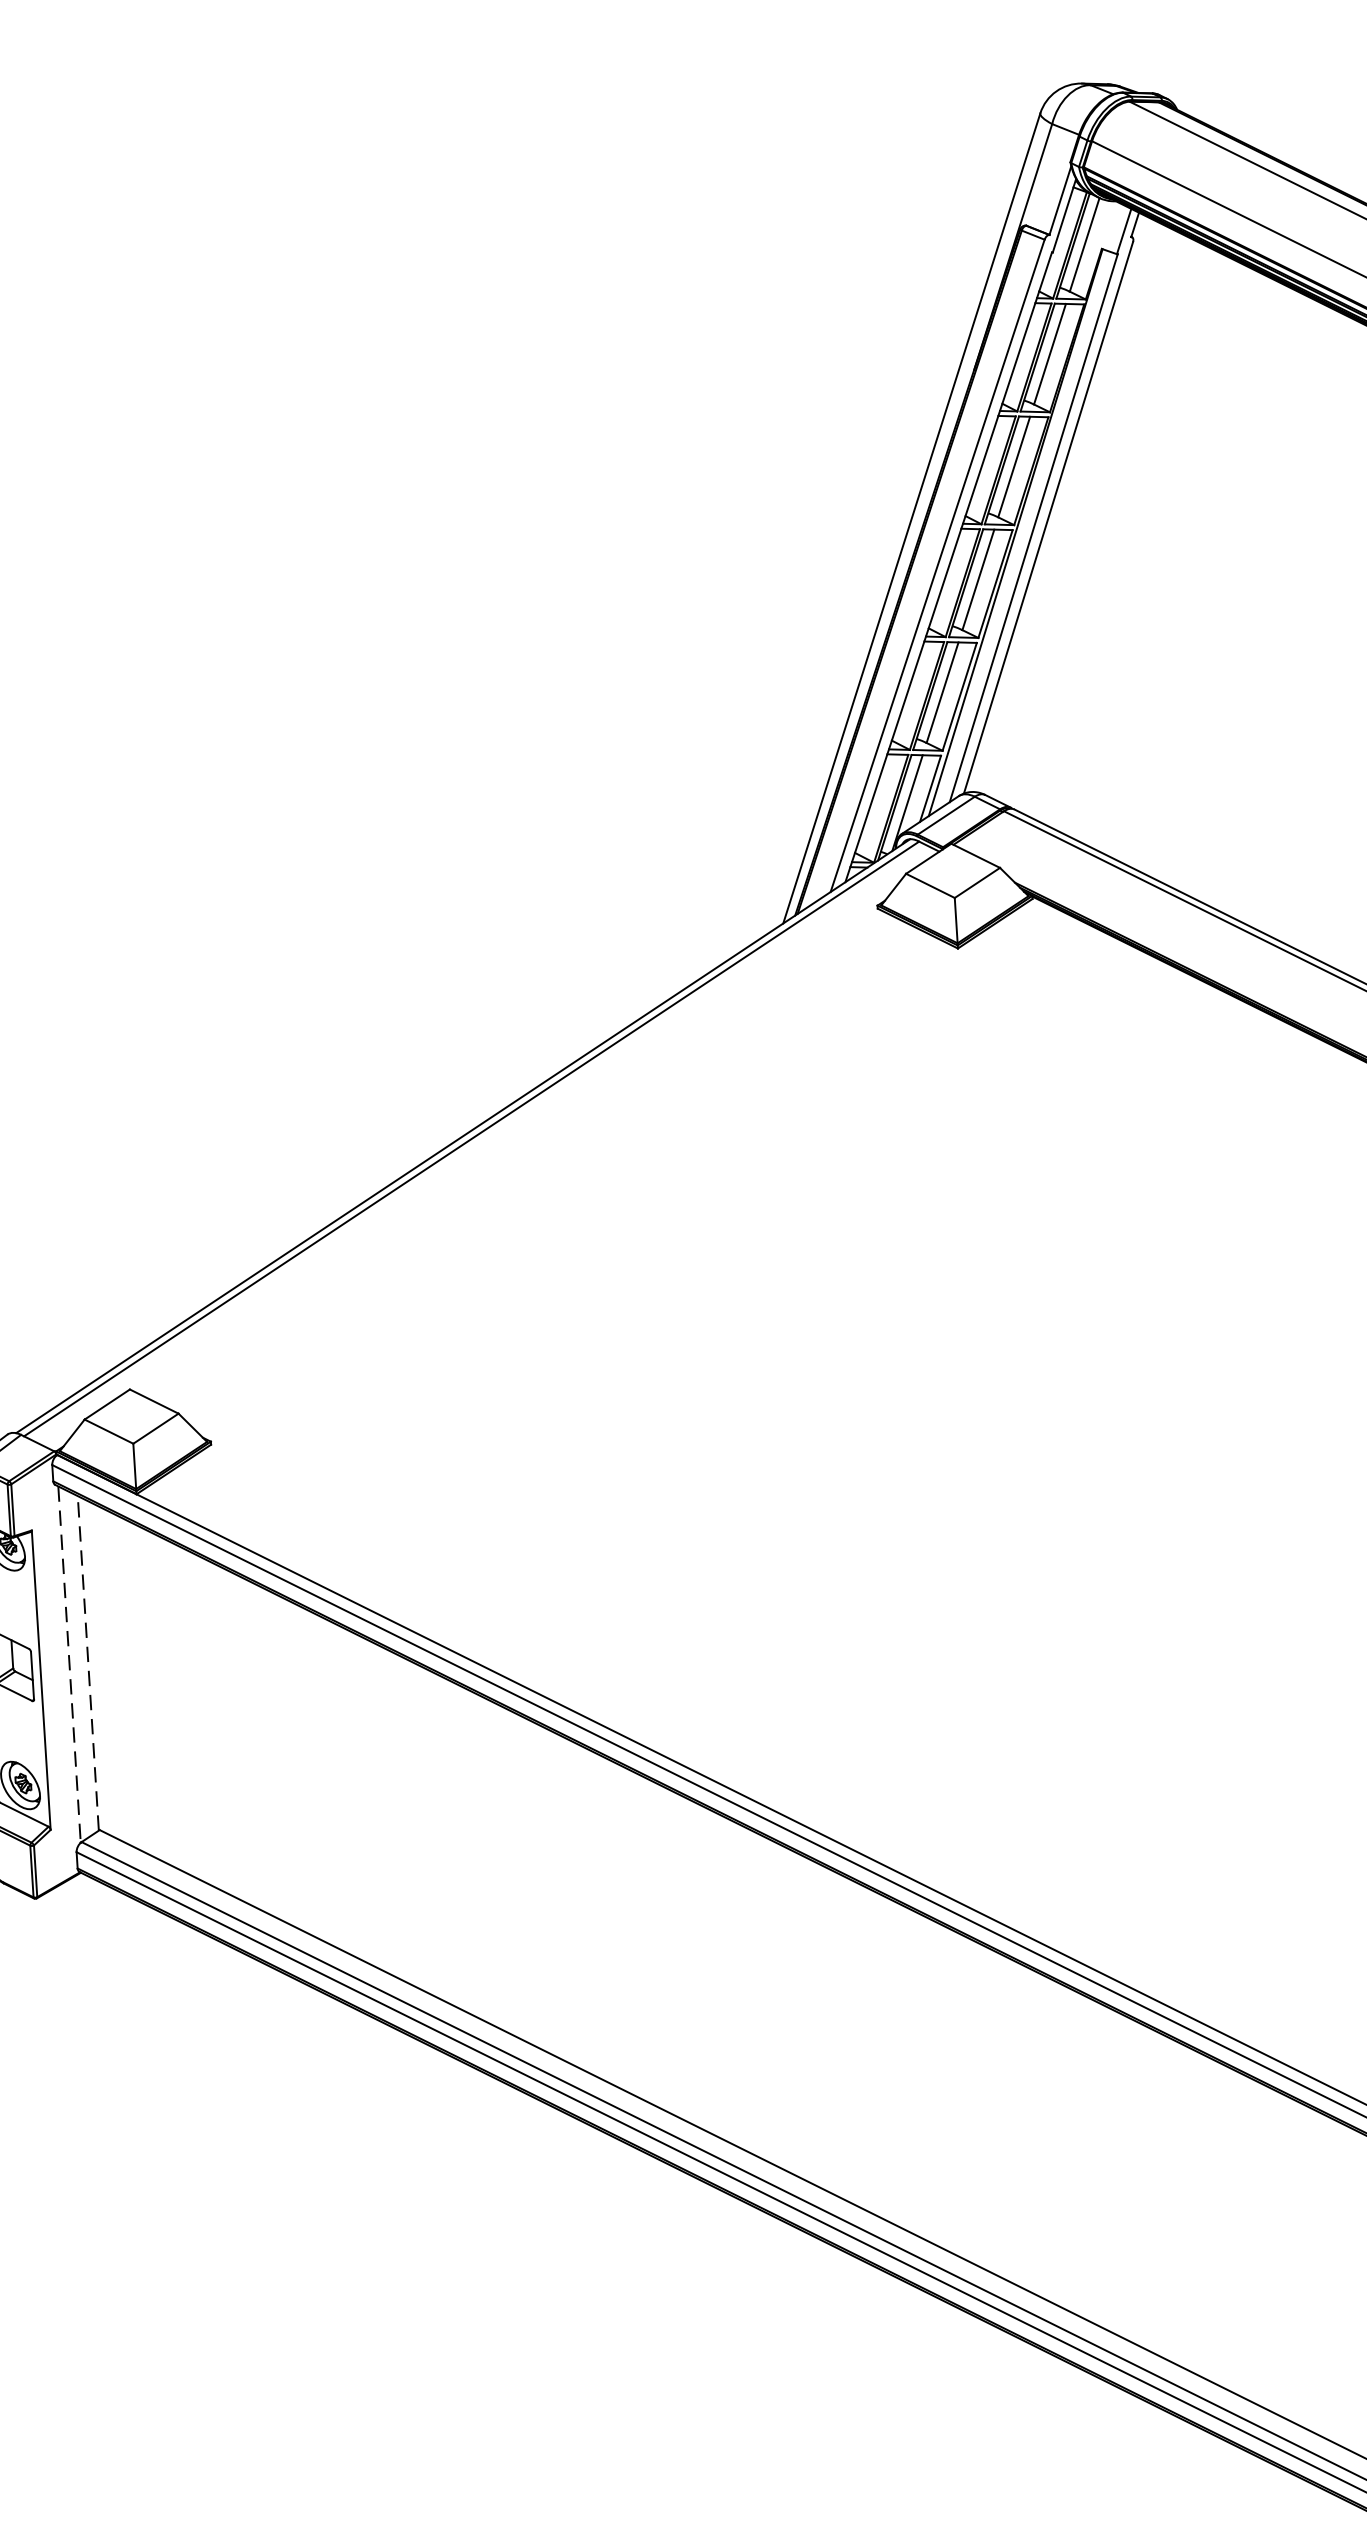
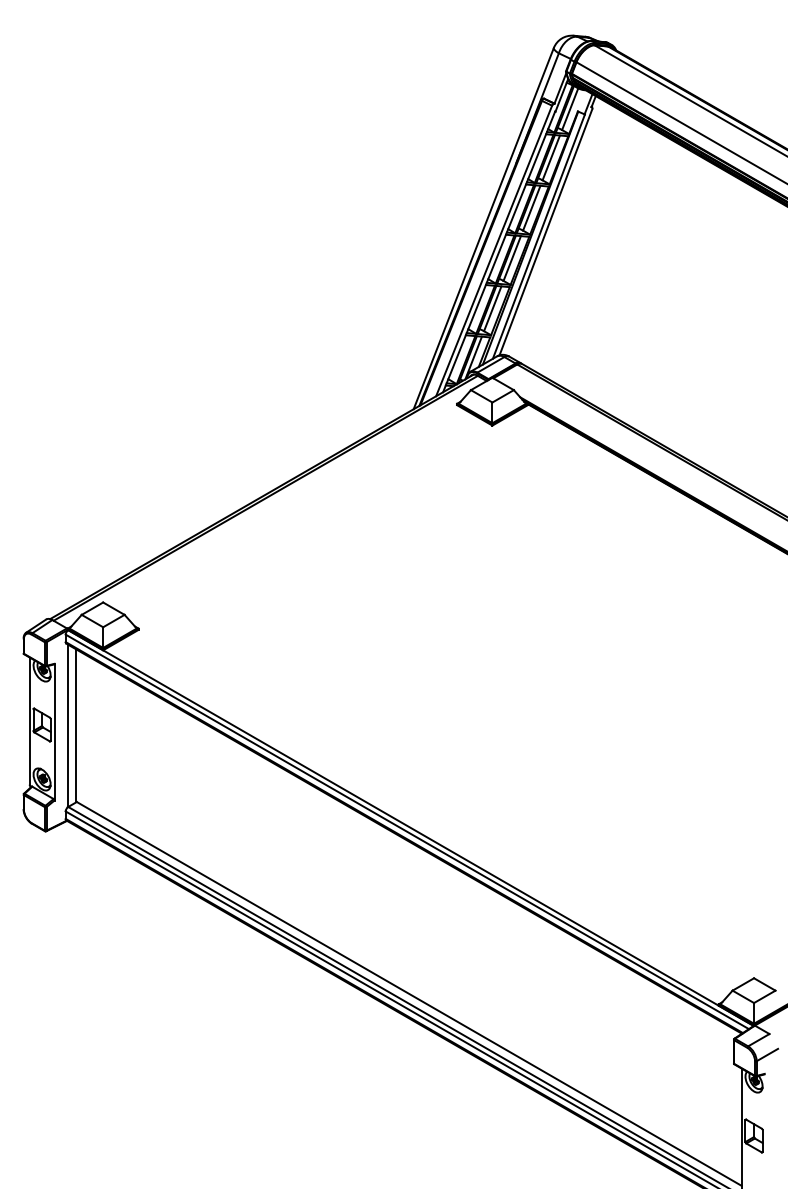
line: (88, 1662) -> (76, 725), dashed -> solid
line: (68, 1665) -> (67, 726), dashed -> solid

